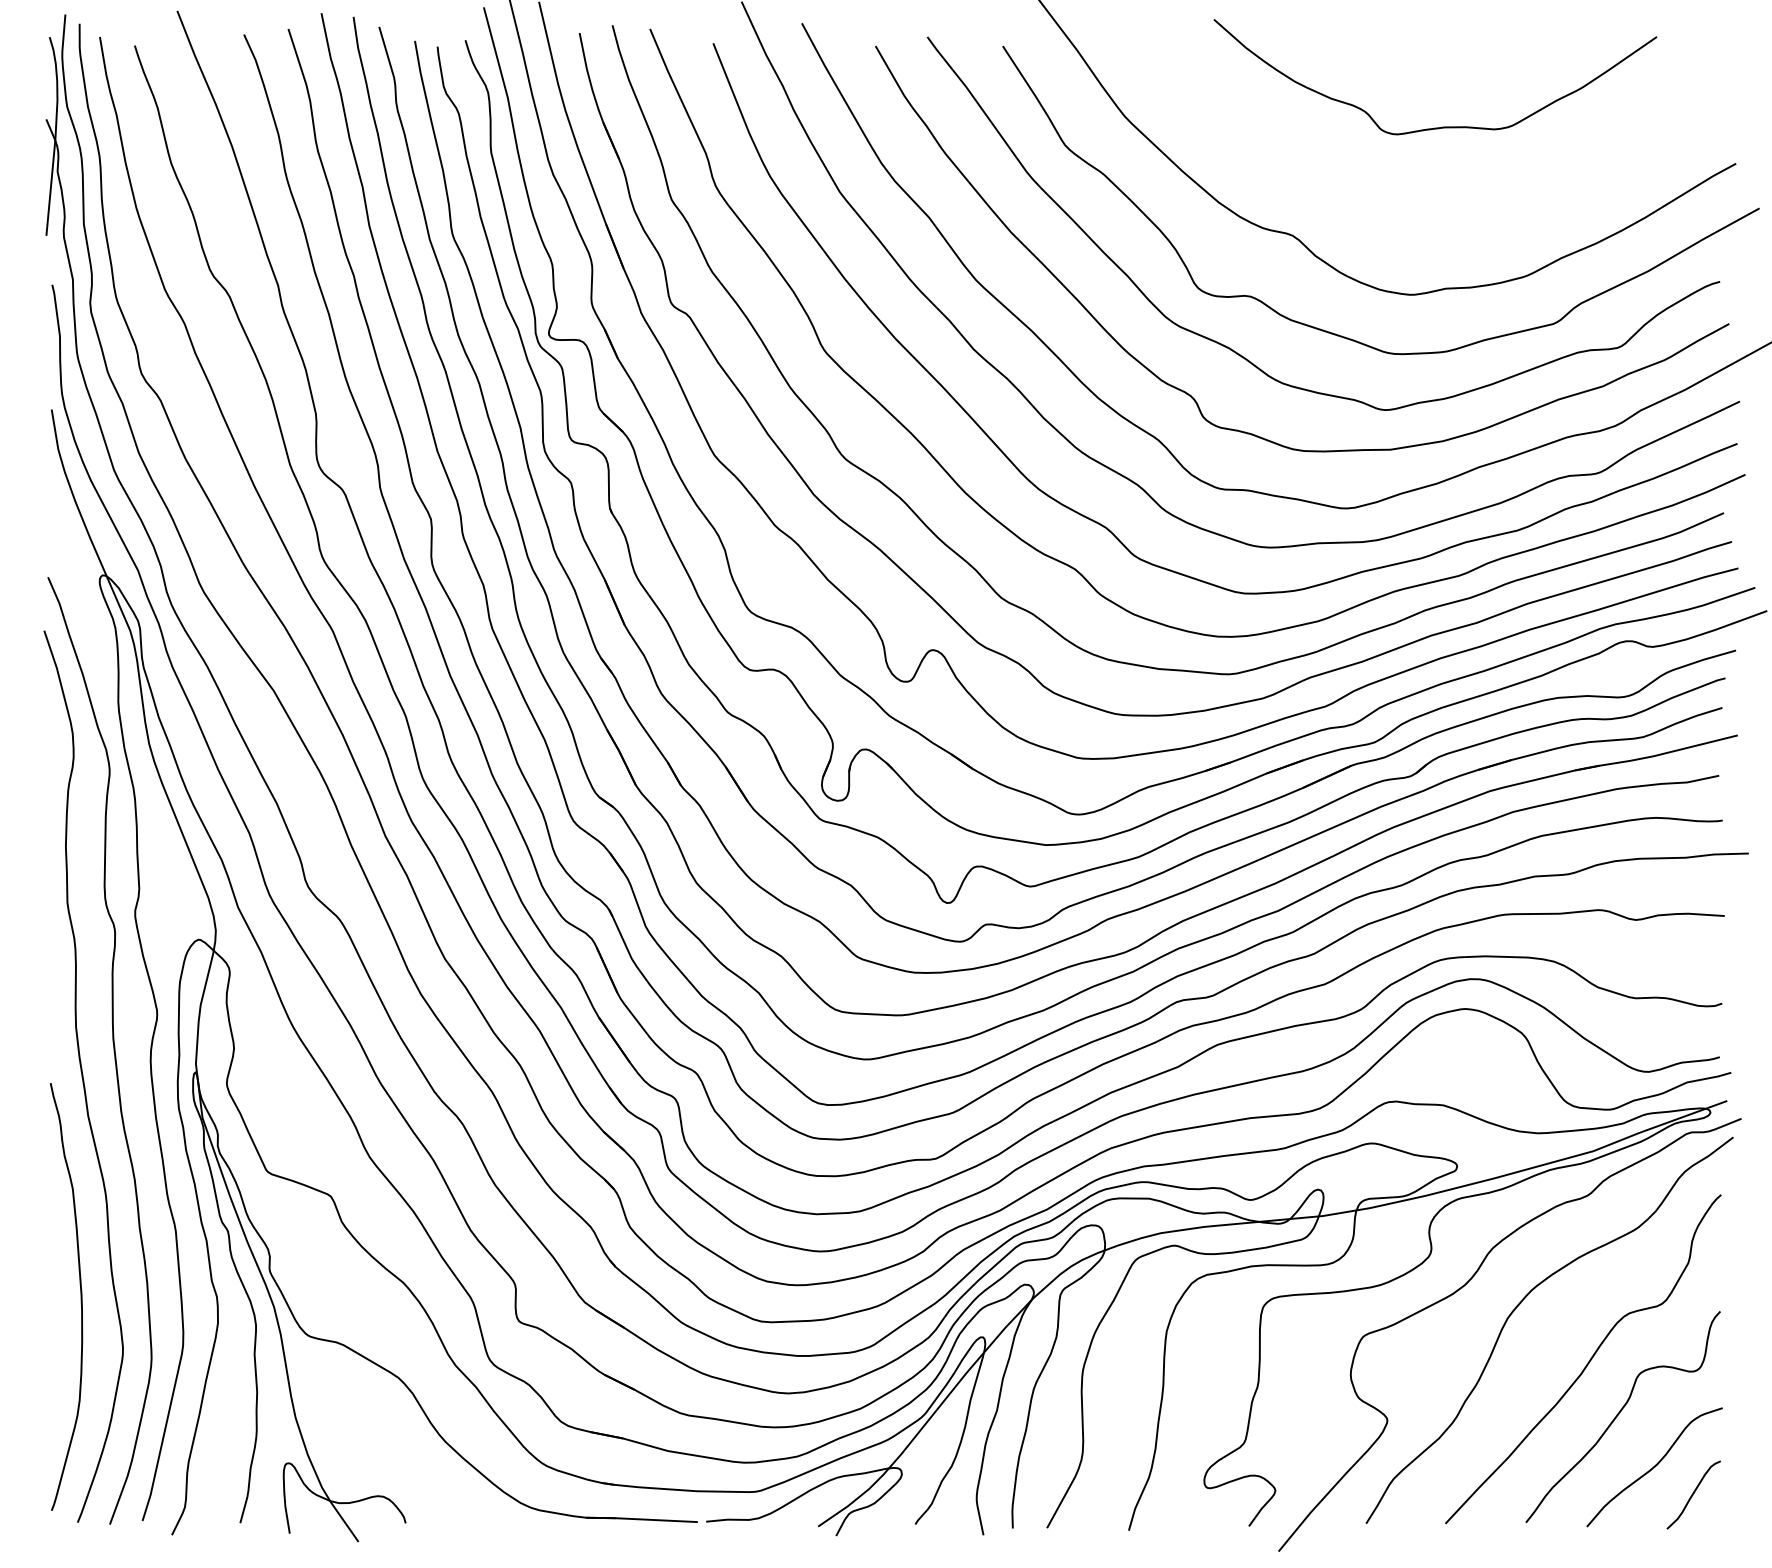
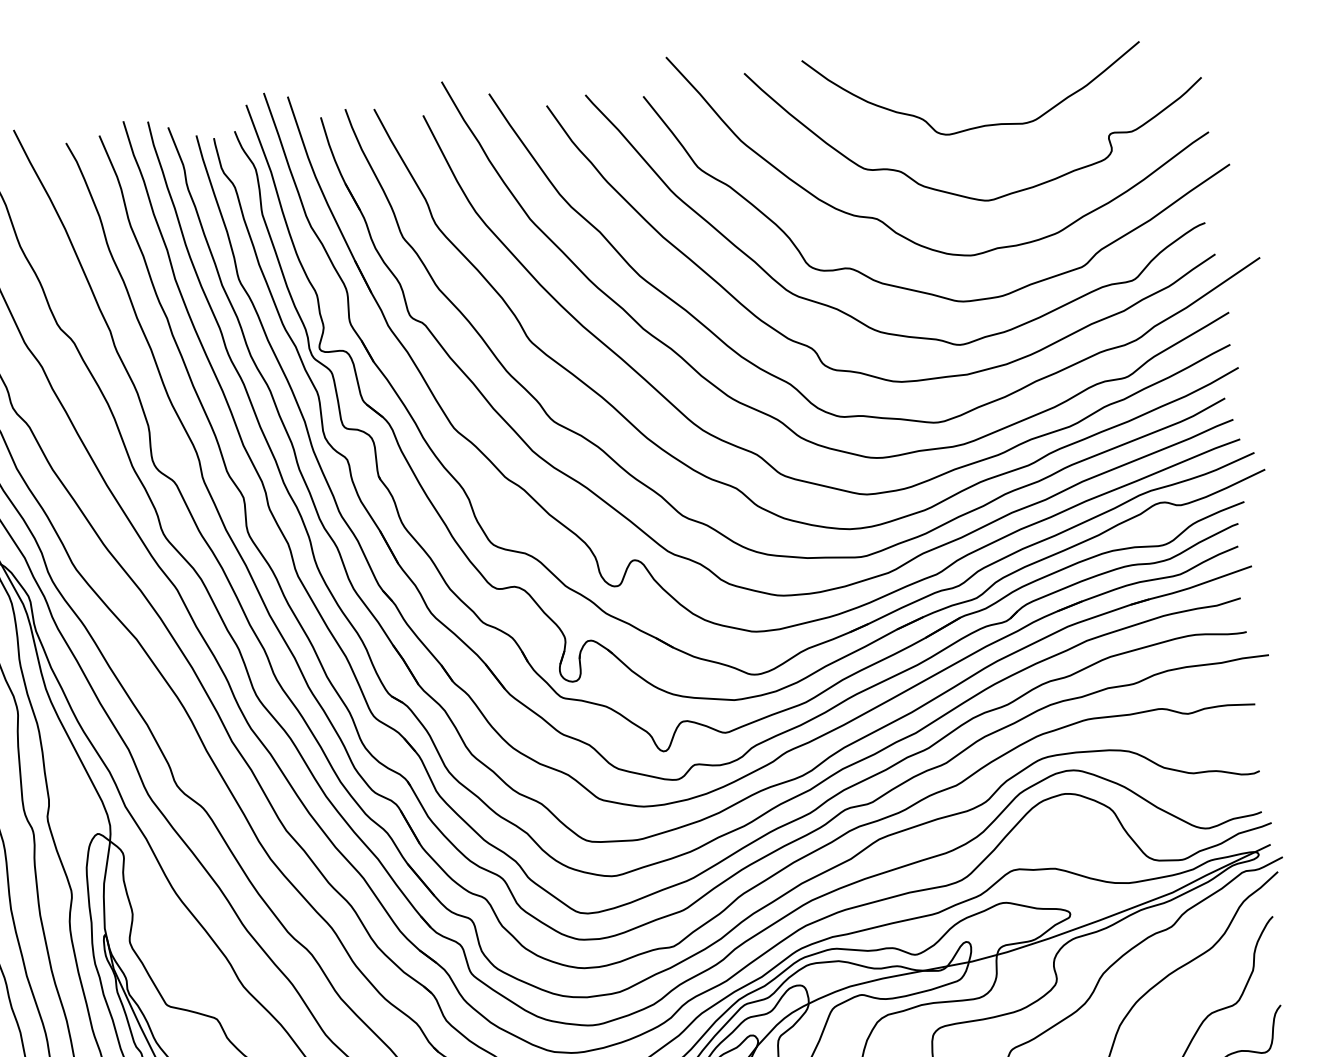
curve: (1404, 214) -> (960, 194), added

